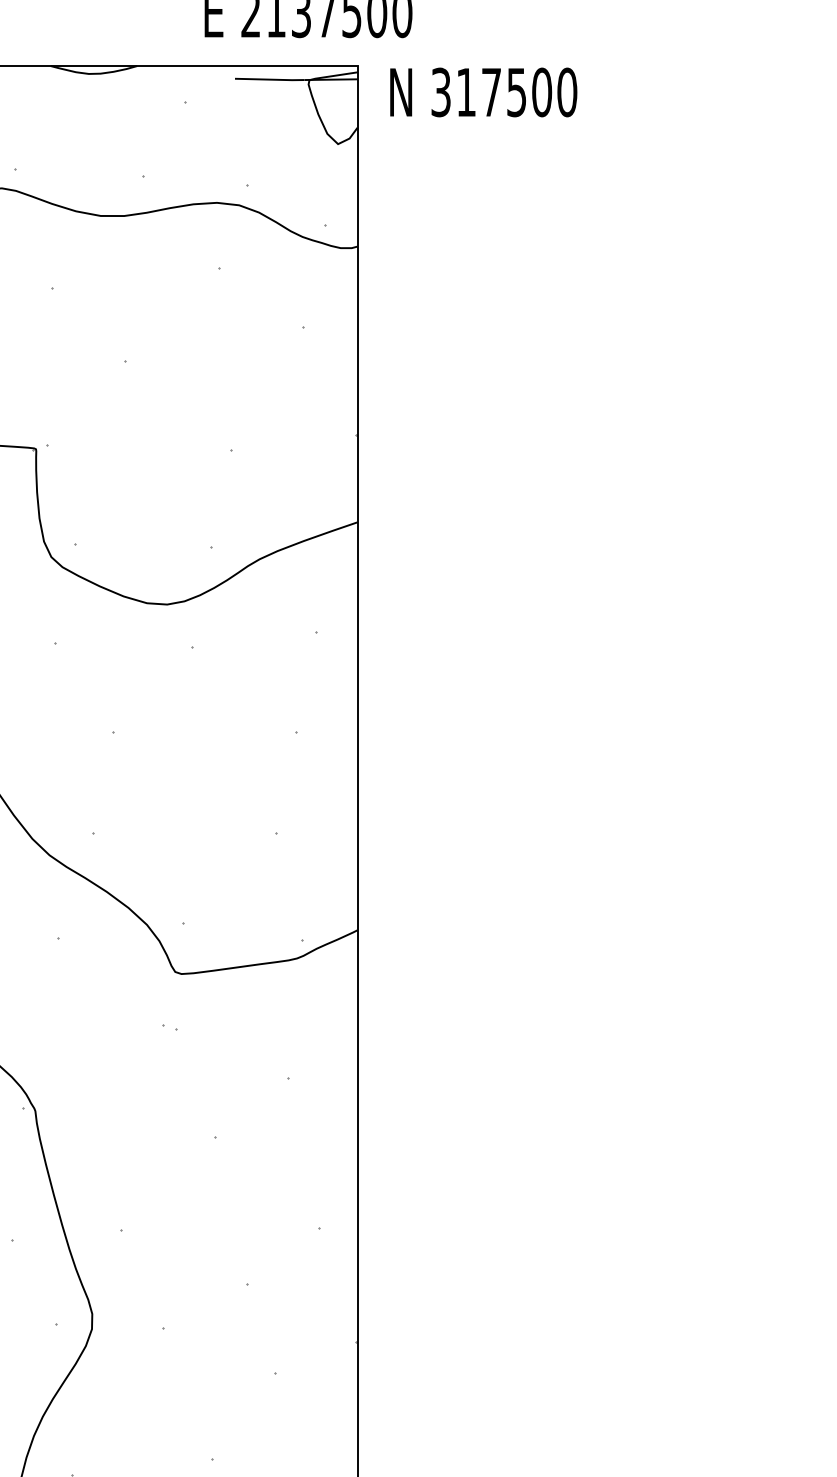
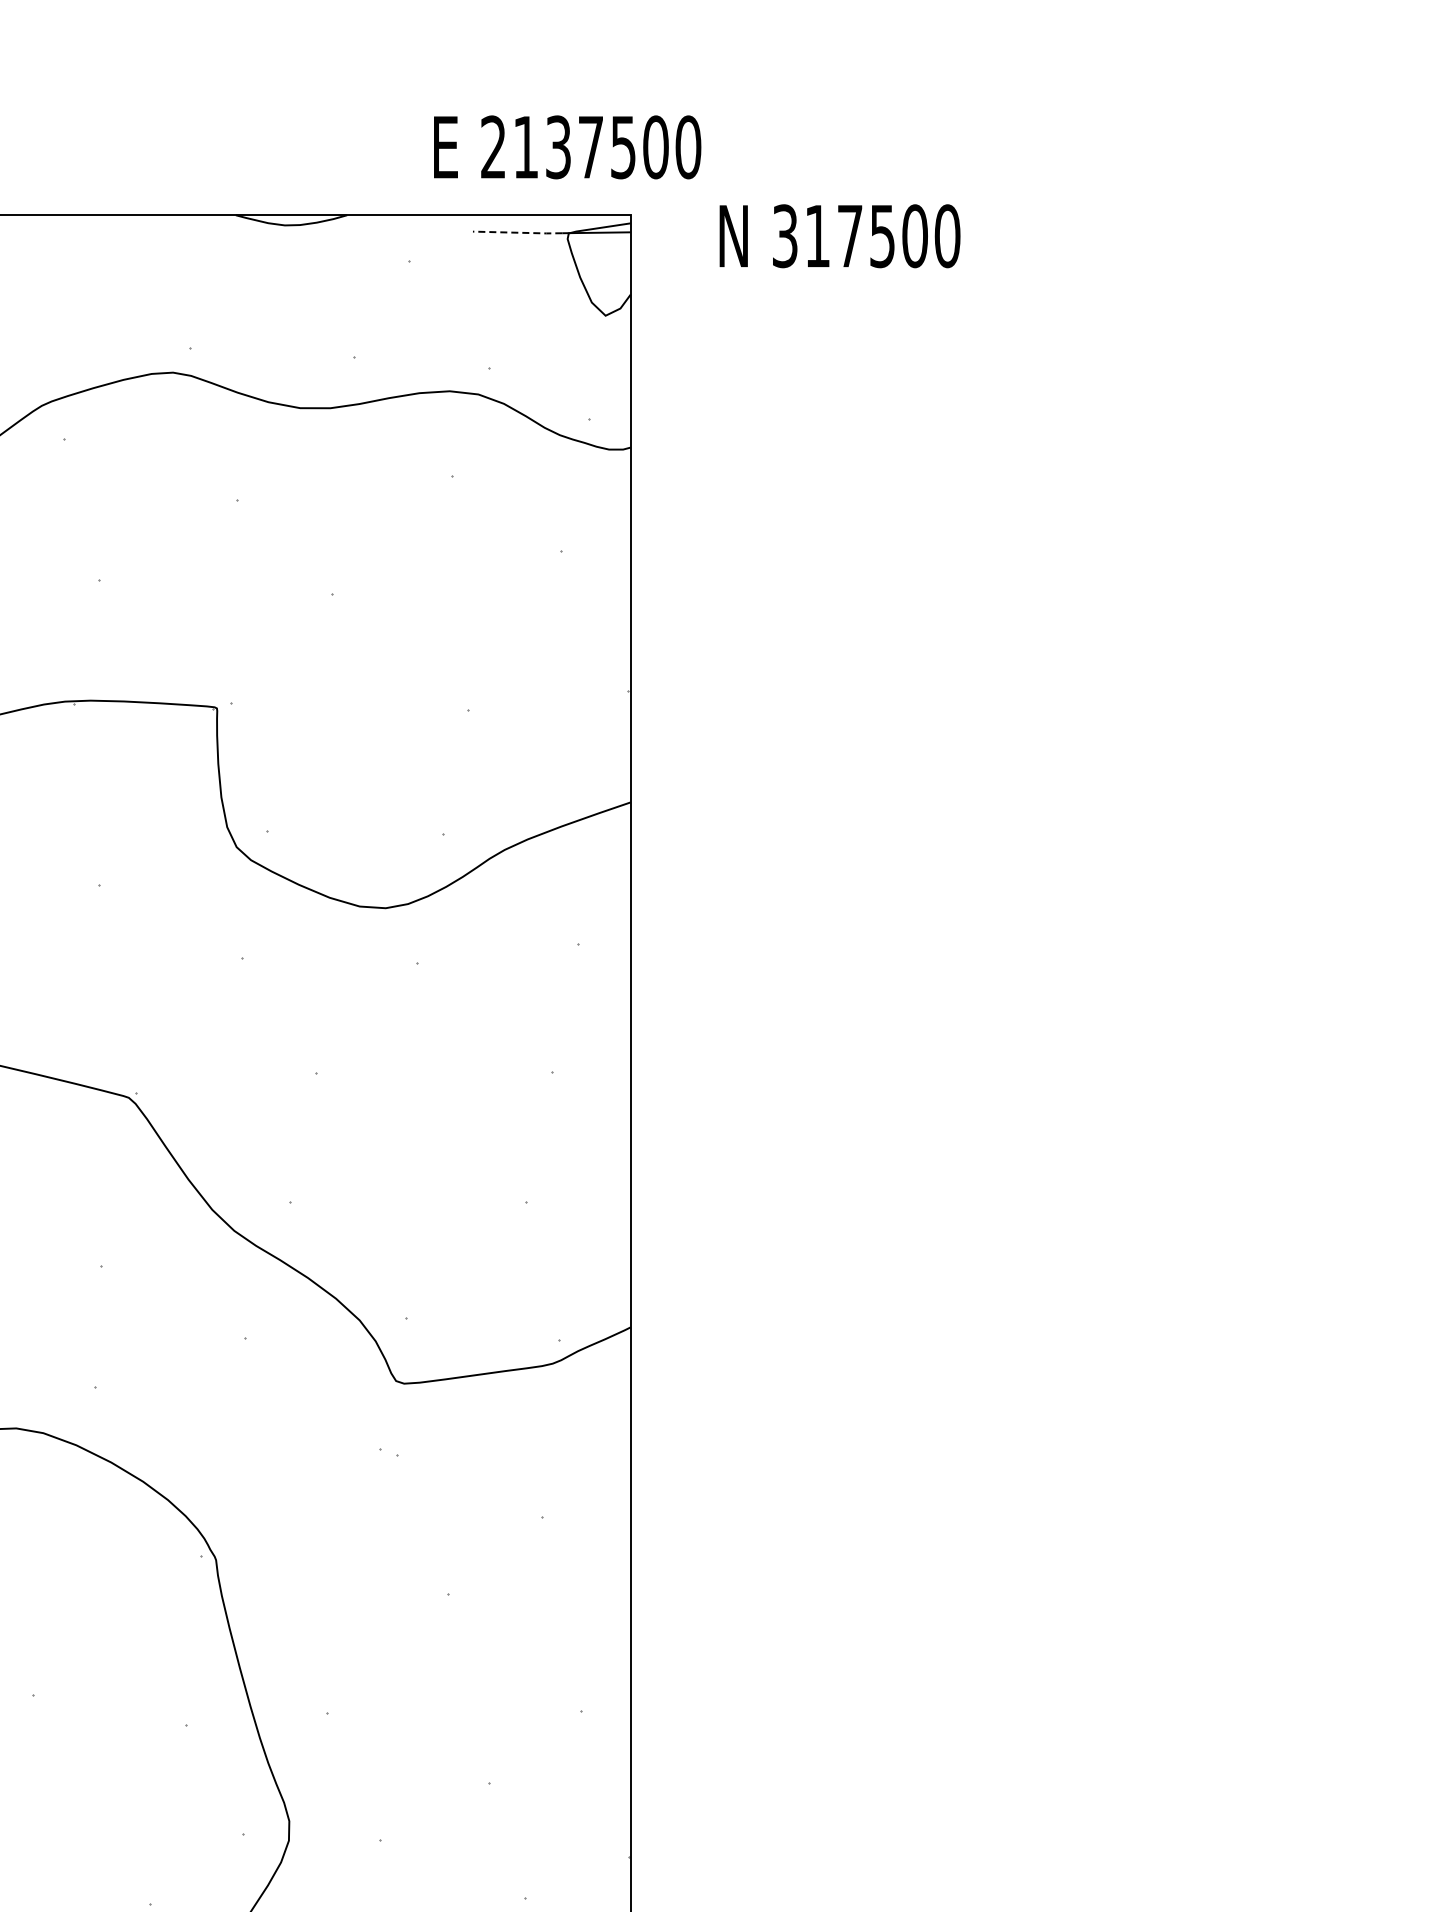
line: (269, 79) -> (517, 232), solid -> dashed
text: (483, 92) -> (839, 236), moved

